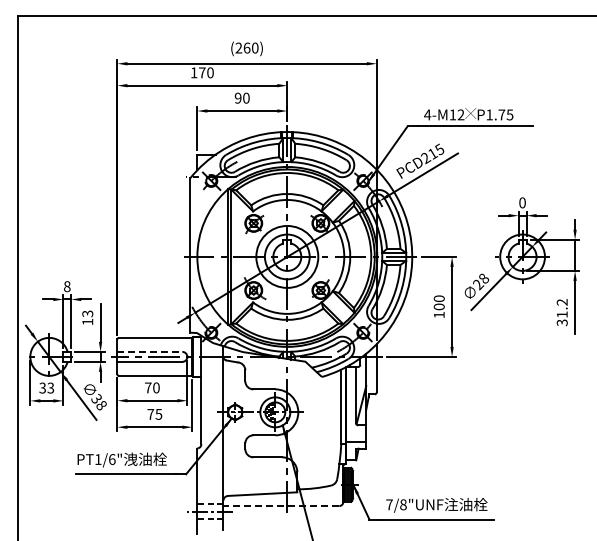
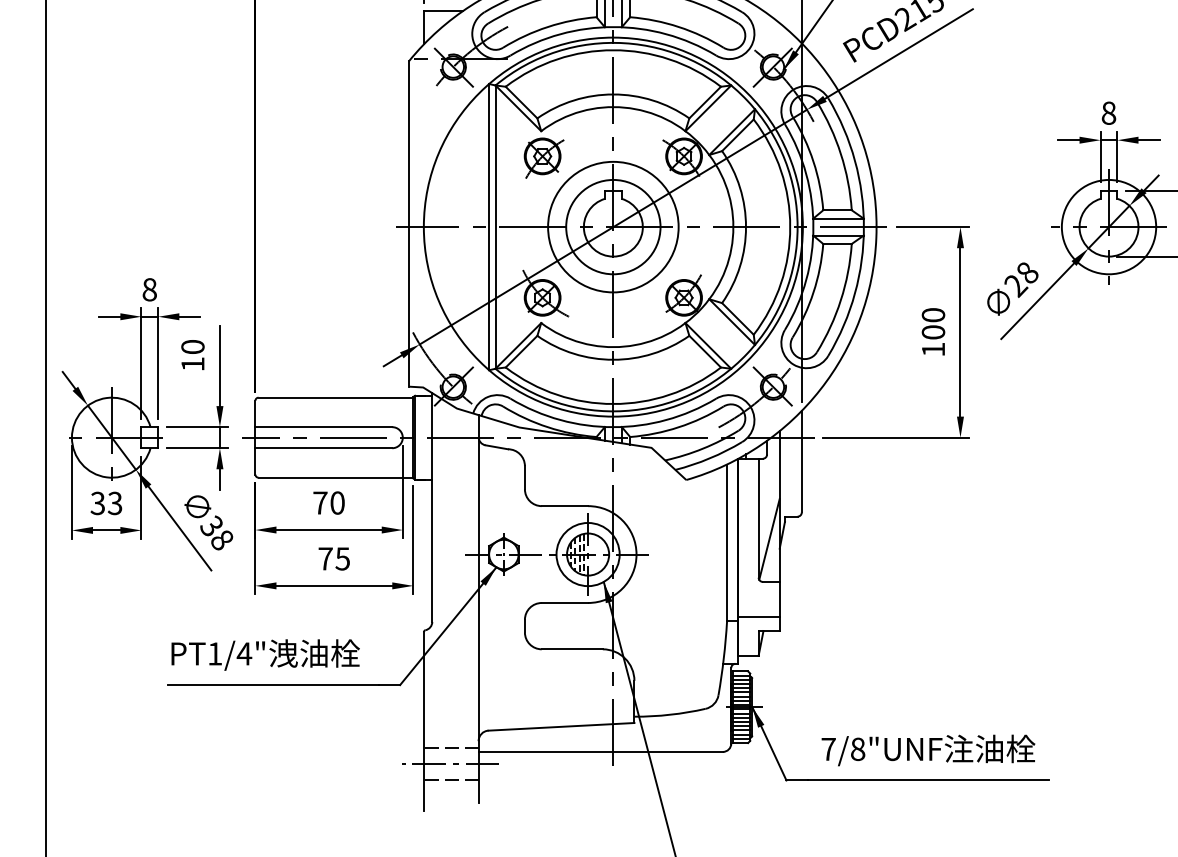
text: (522, 202) -> (1108, 112), 0 -> 8
text: (87, 313) -> (192, 346), 13 -> 10
line: (150, 351) -> (325, 426), dashed -> solid
text: (111, 459) -> (242, 653), PT1/6" -> PT1/4"
line: (281, 506) -> (601, 752), dashed -> solid

